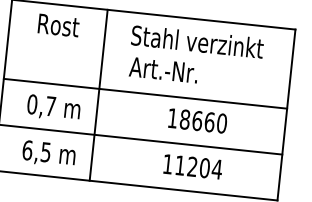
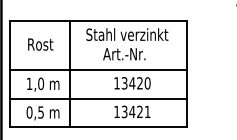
text: (58, 25) -> (40, 44), moved
text: (163, 70) -> (124, 54), moved
text: (41, 104) -> (35, 83), 0,7 -> 1,0
text: (197, 121) -> (132, 83), 18660 -> 13420
text: (27, 150) -> (29, 112), 6,5 -> 0,5
text: (197, 166) -> (135, 111), 11204 -> 13421

